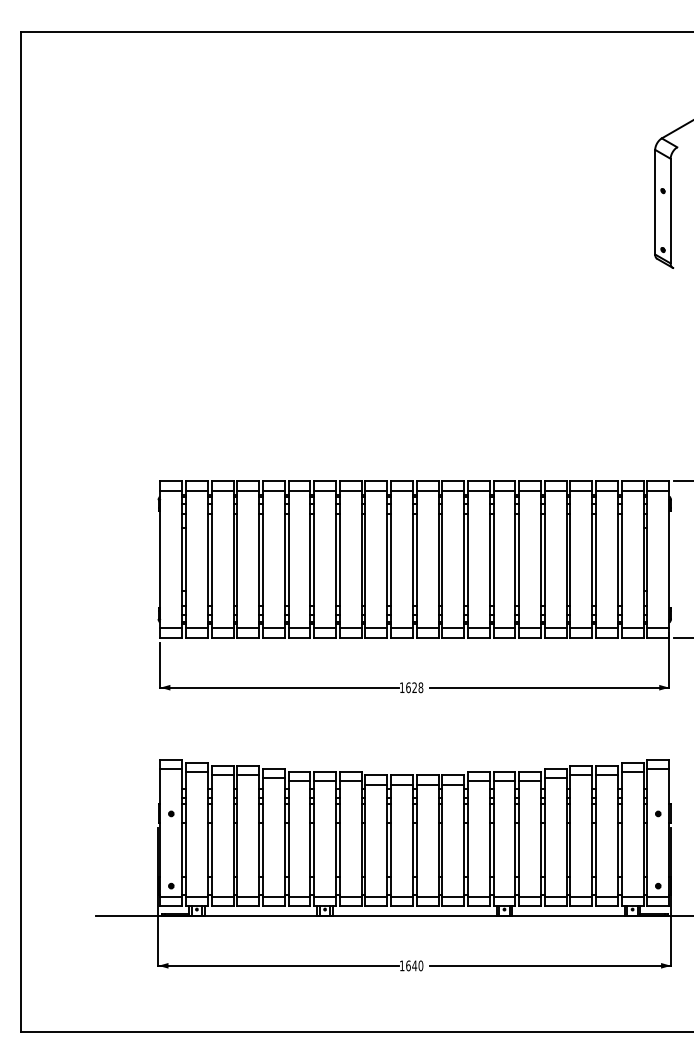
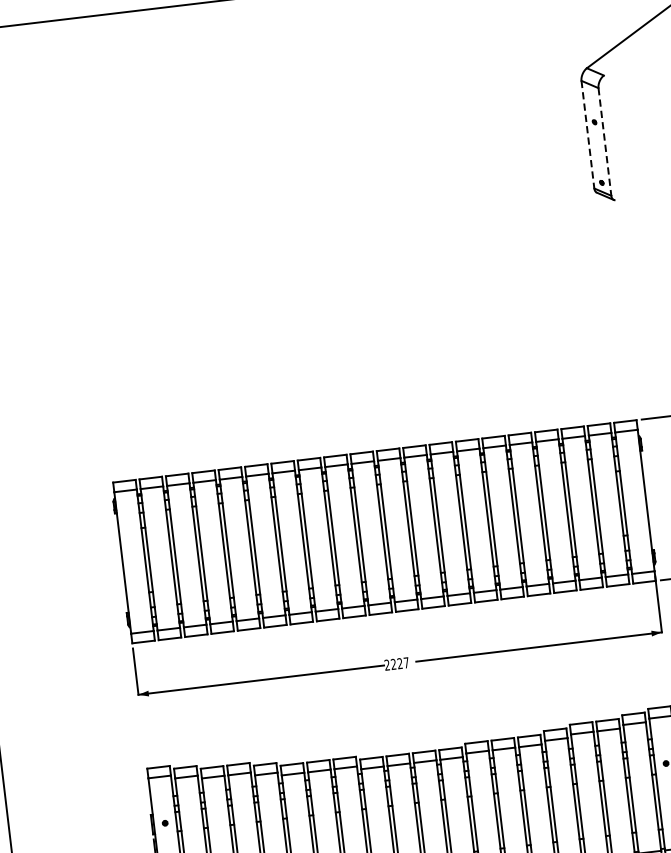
line: (655, 202) -> (588, 134), solid -> dashed
line: (670, 211) -> (604, 142), solid -> dashed
text: (411, 687) -> (396, 663), 1628 -> 2227

